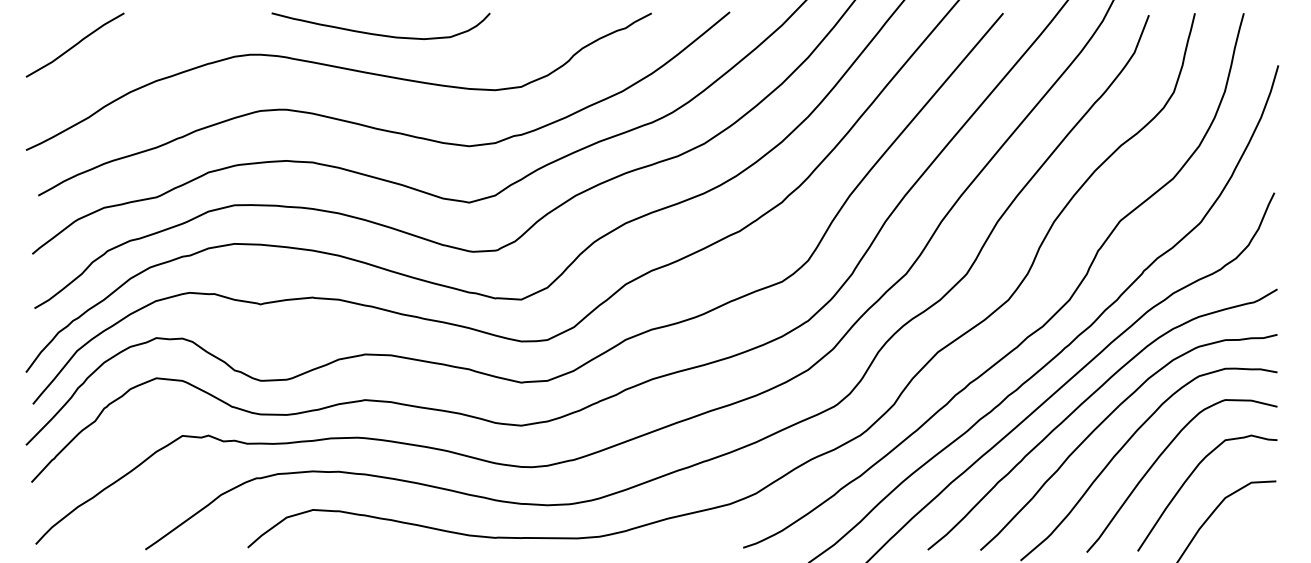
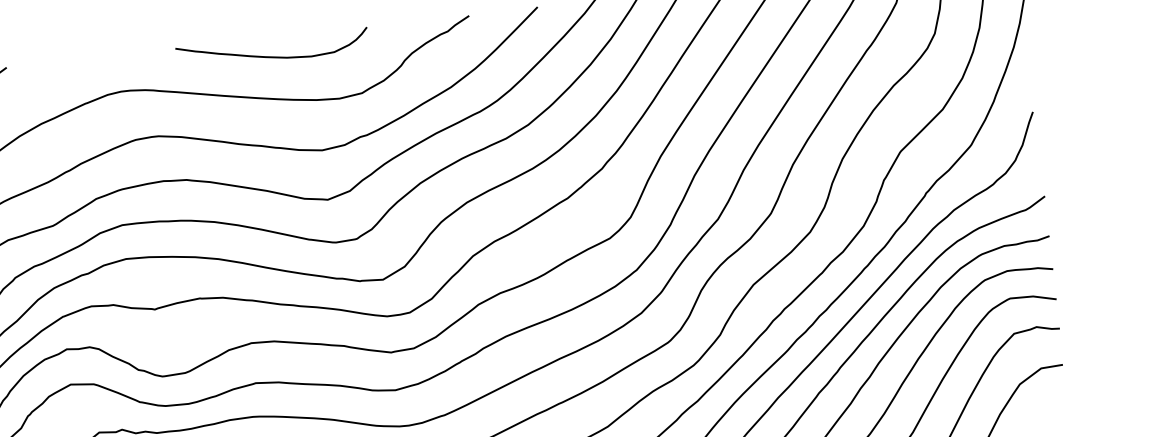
curve: (376, 33) -> (269, 56), moved

